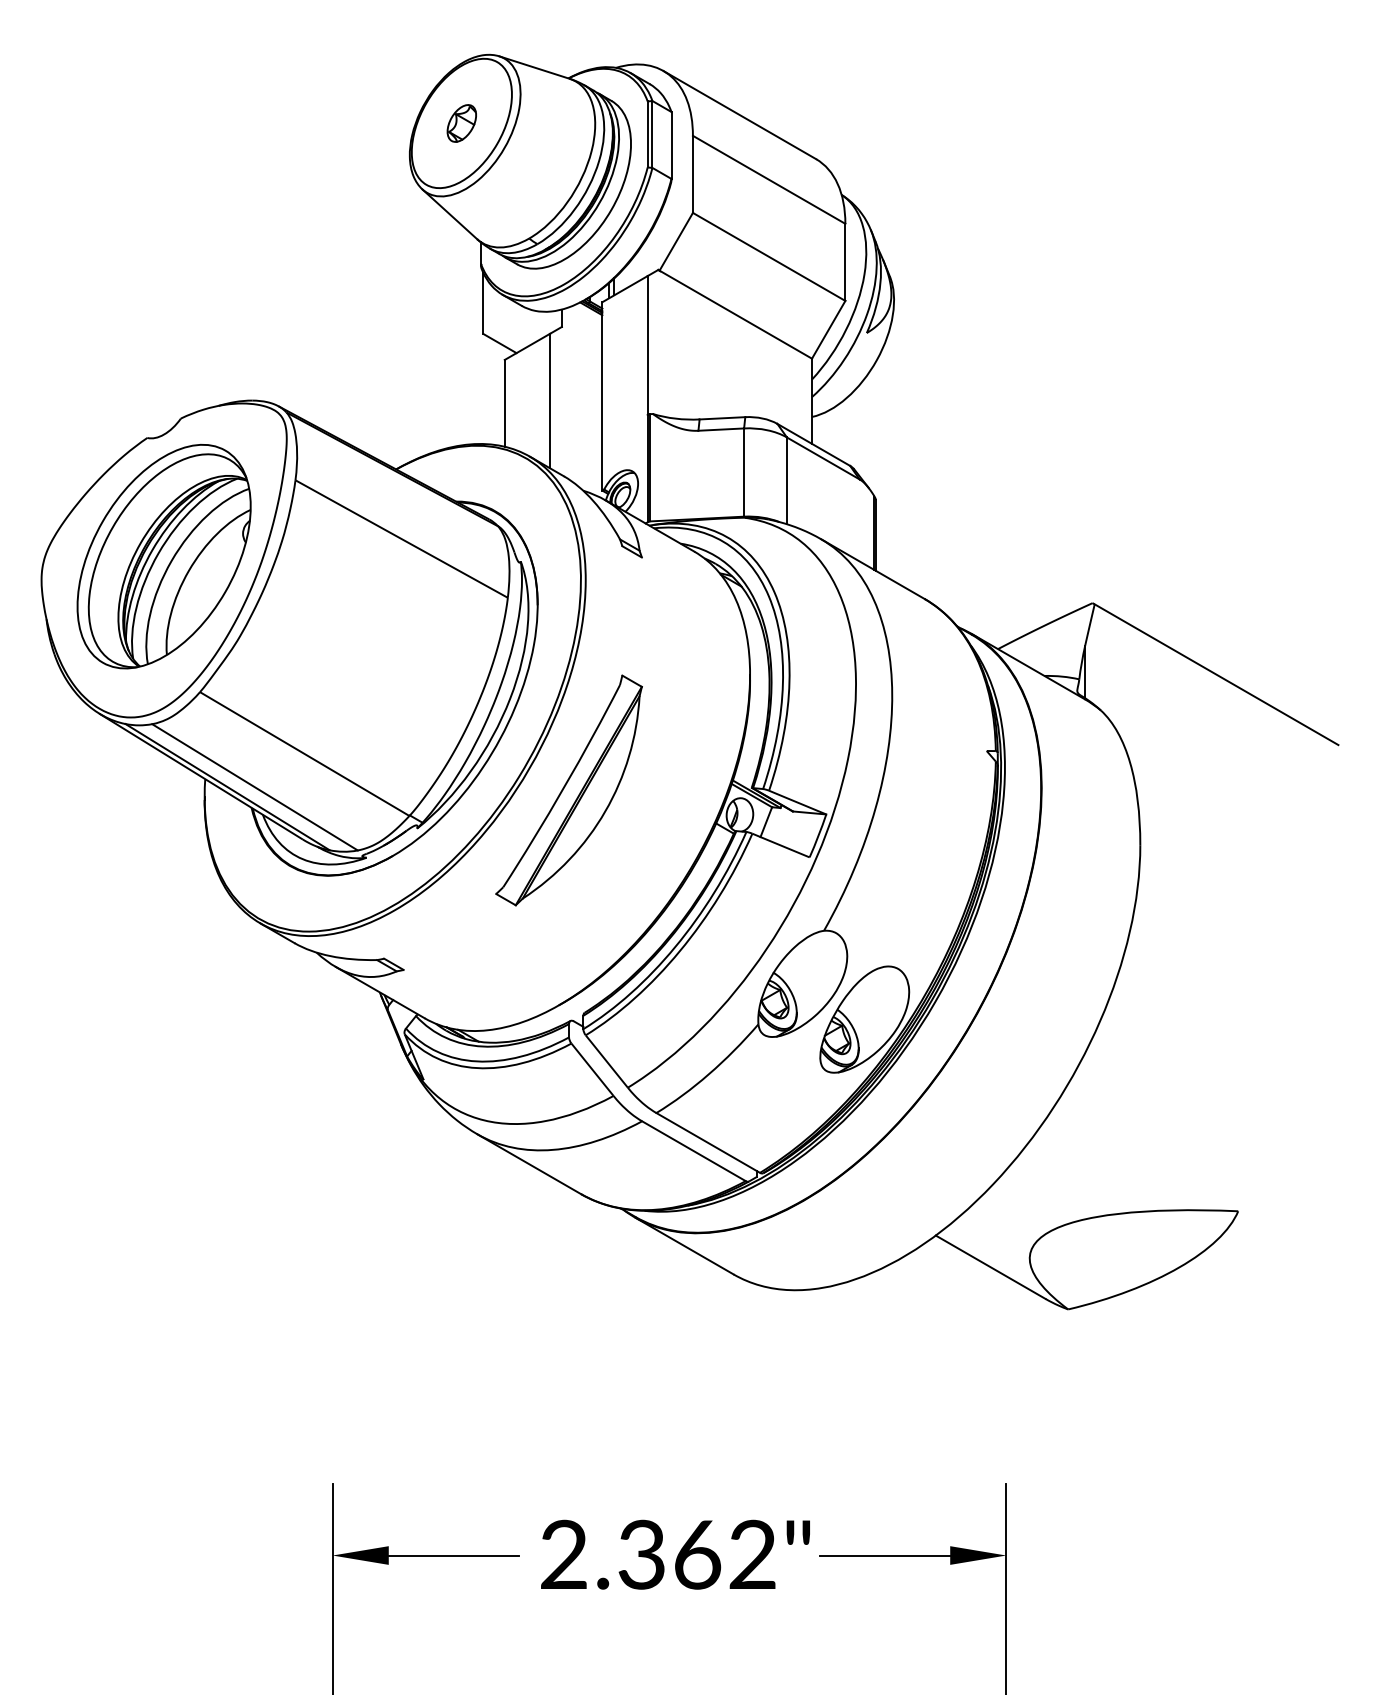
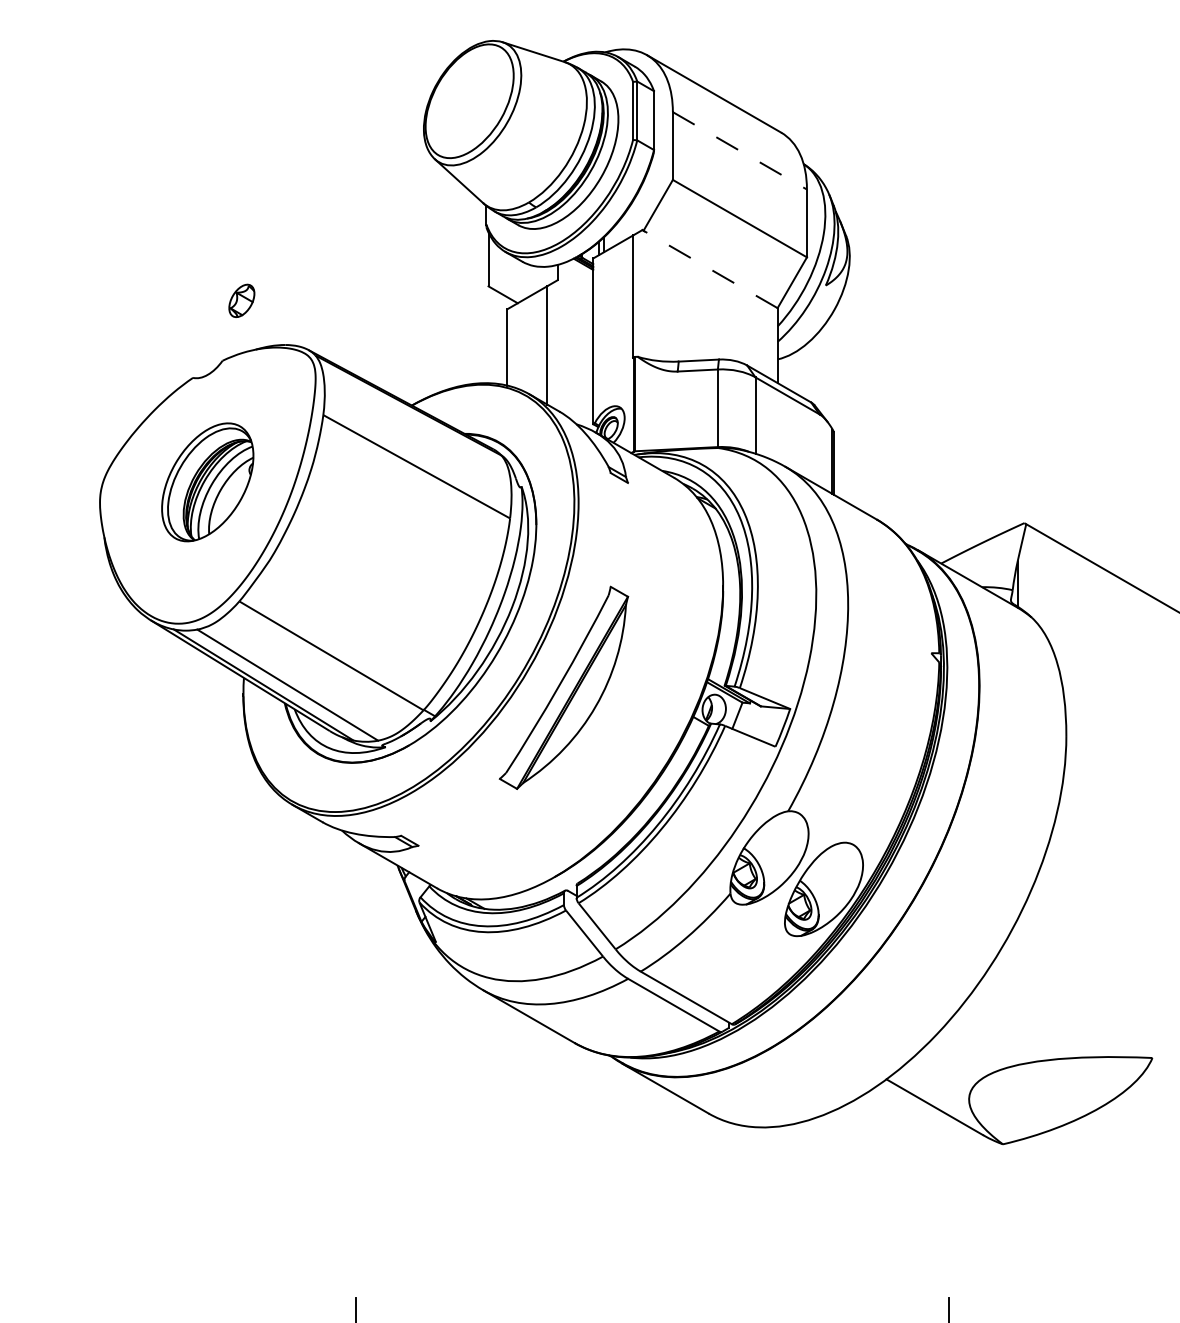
part: (461, 123) -> (241, 300), moved
line: (769, 180) -> (740, 151), solid -> dashed
line: (735, 314) -> (710, 269), solid -> dashed
part: (163, 556) -> (207, 482), size x0.6

